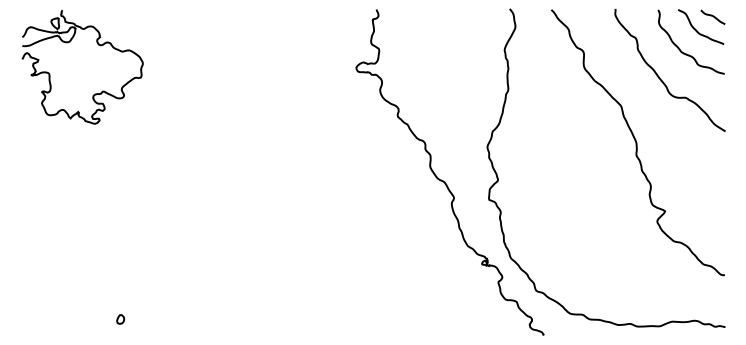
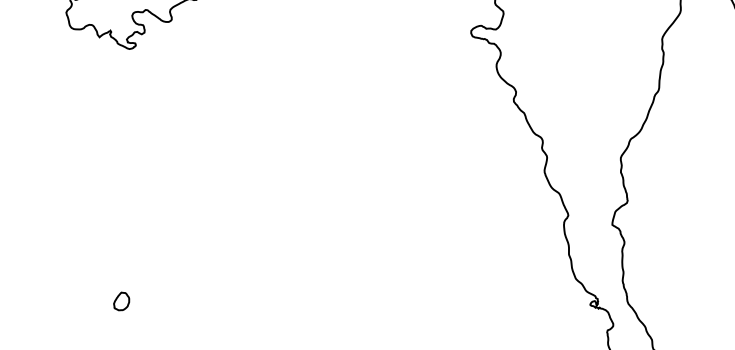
part: (120, 319) -> (121, 301), size x1.6

